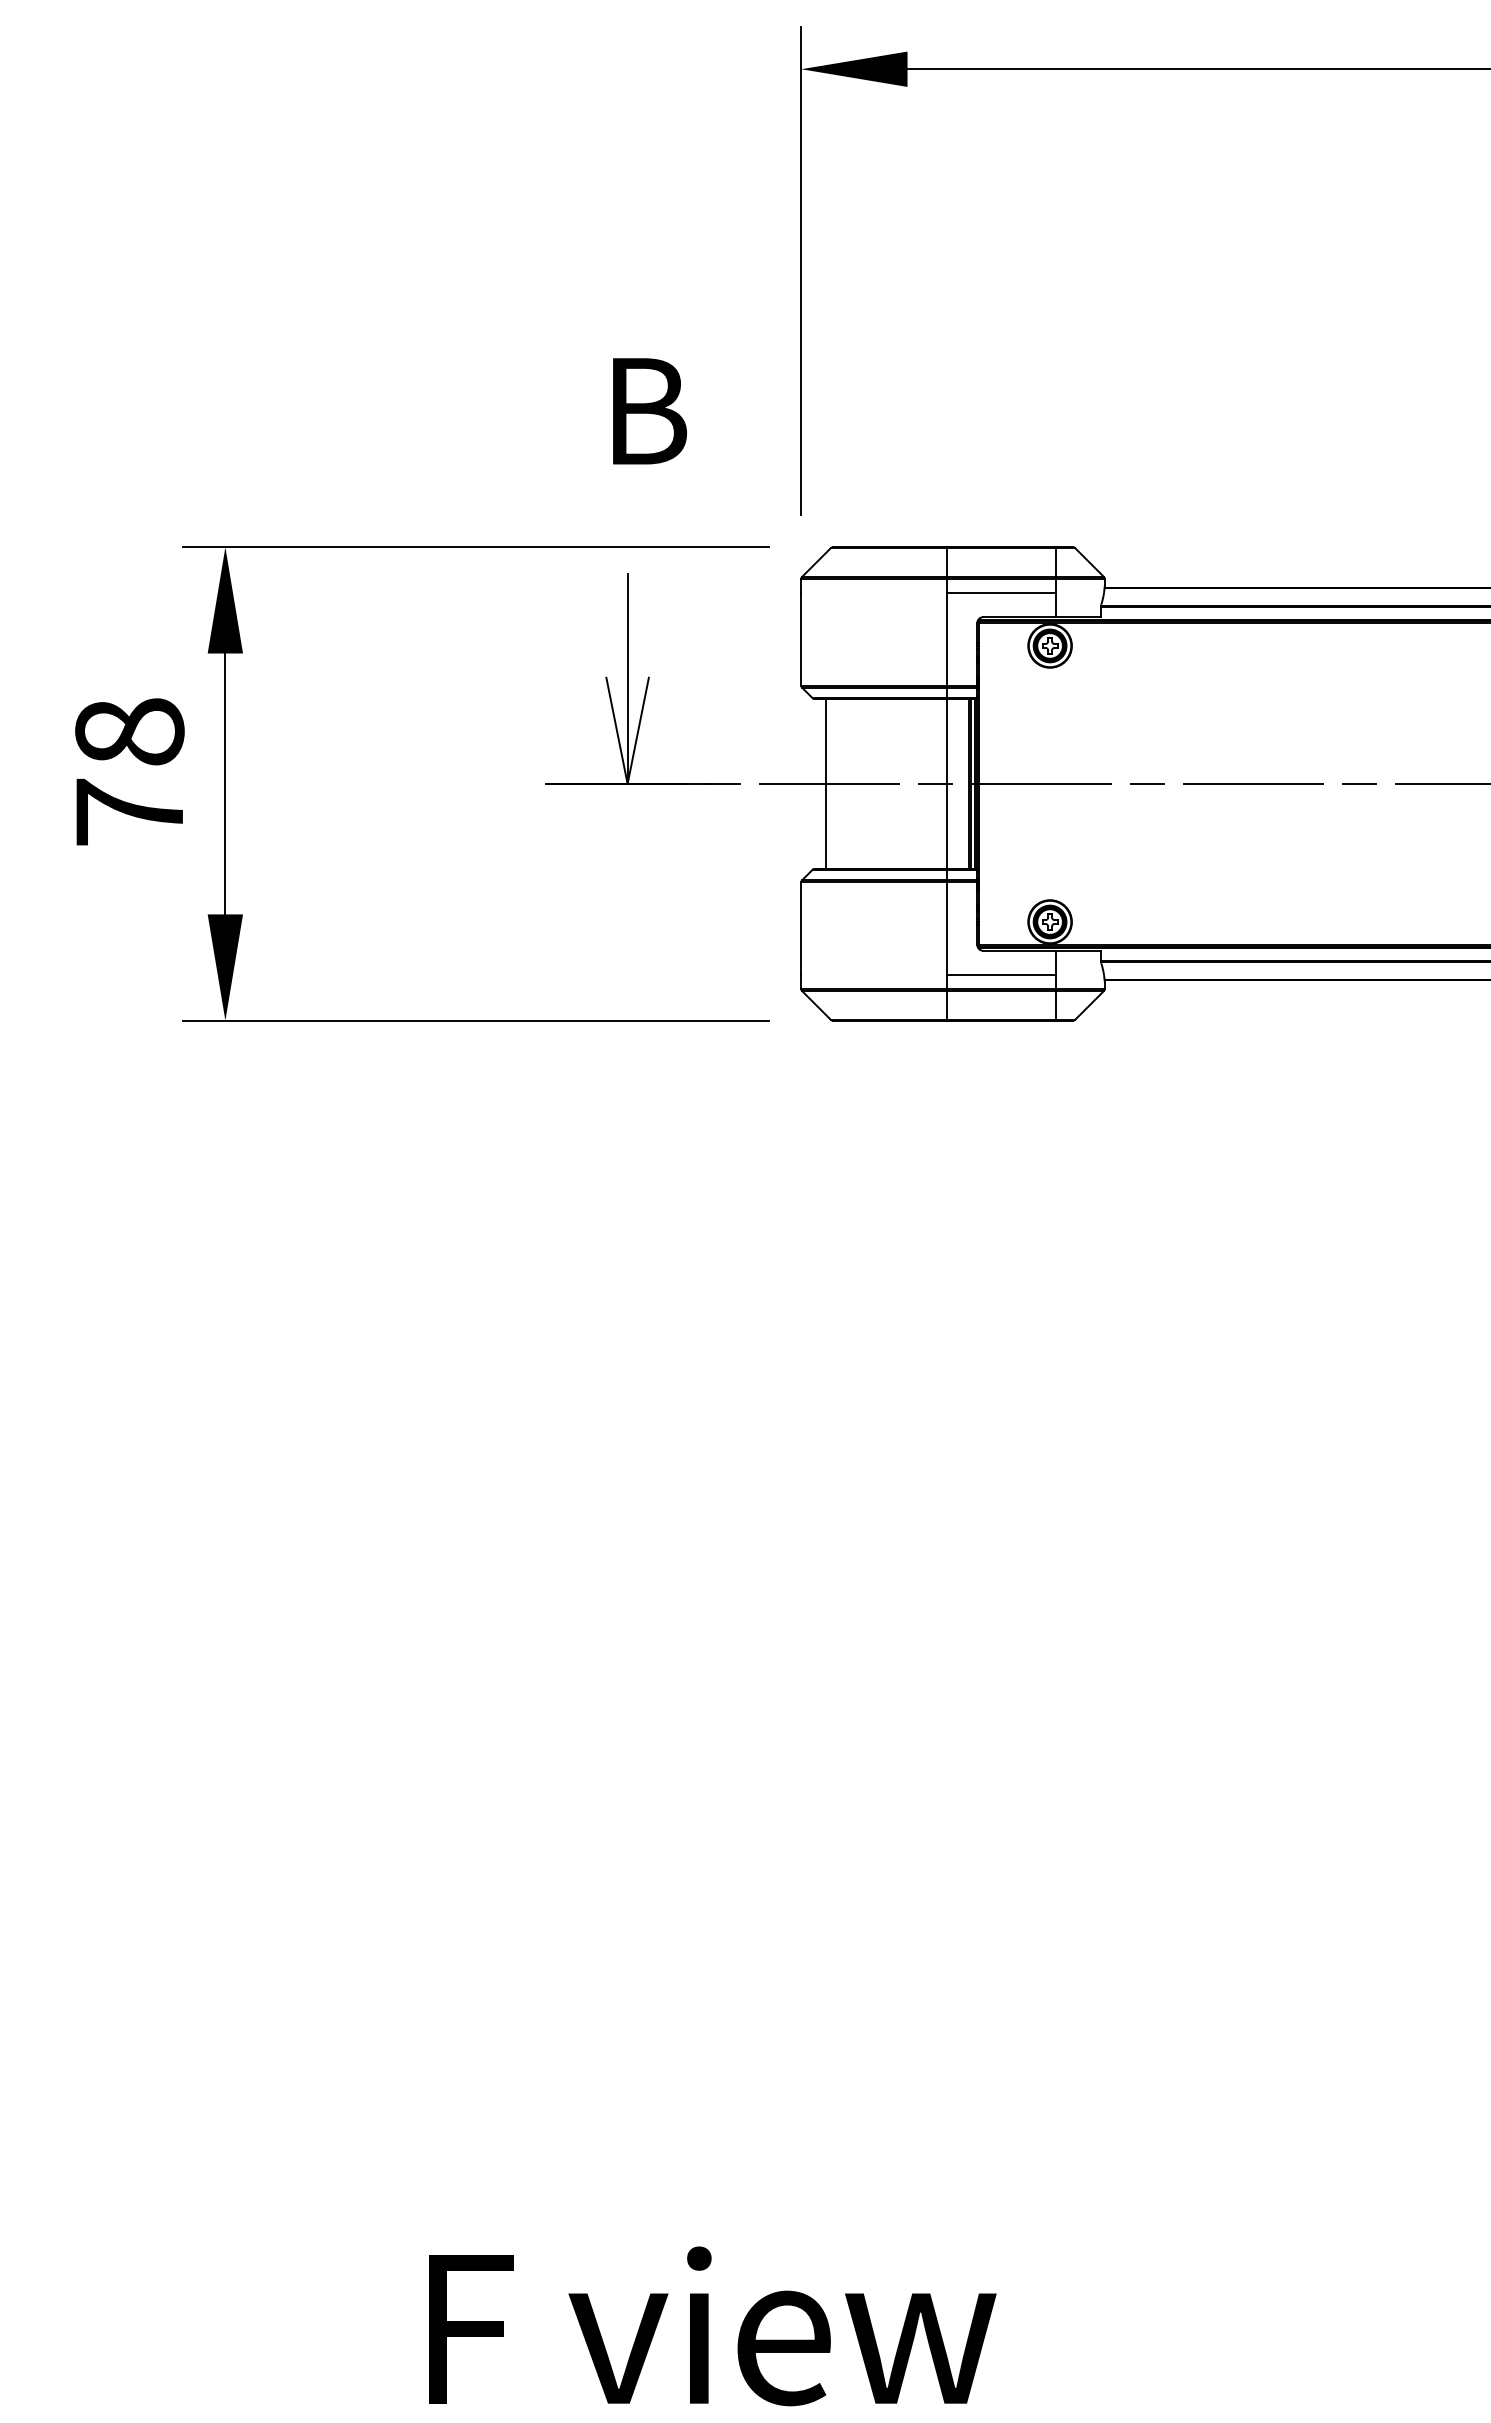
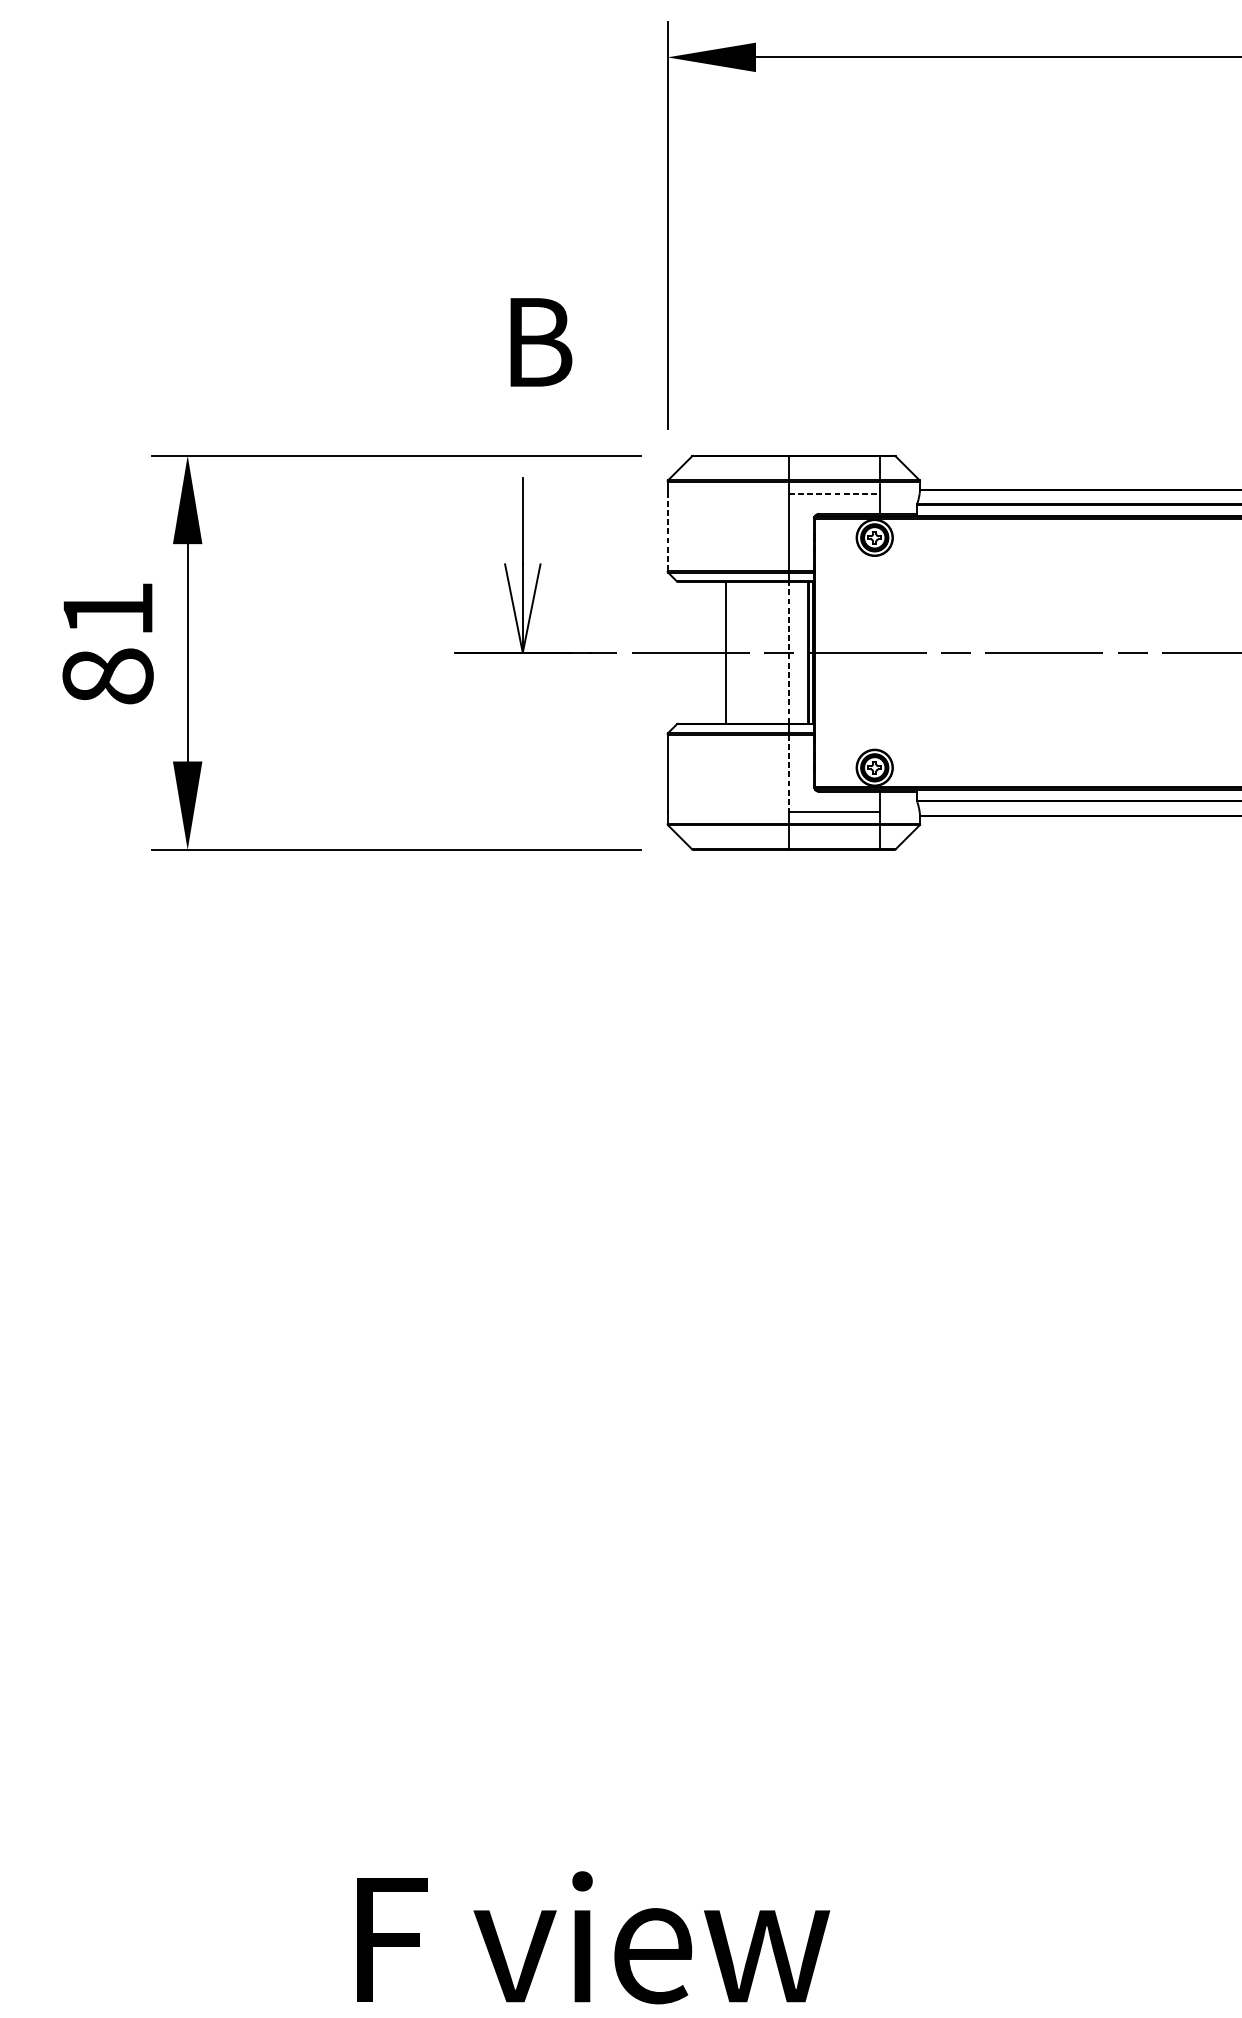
line: (1001, 592) -> (834, 493), solid -> dashed
line: (801, 638) -> (667, 531), solid -> dashed
text: (129, 771) -> (107, 642), 78 -> 81
line: (825, 783) -> (725, 652), moved
line: (946, 784) -> (788, 653), solid -> dashed
line: (946, 929) -> (788, 774), solid -> dashed

